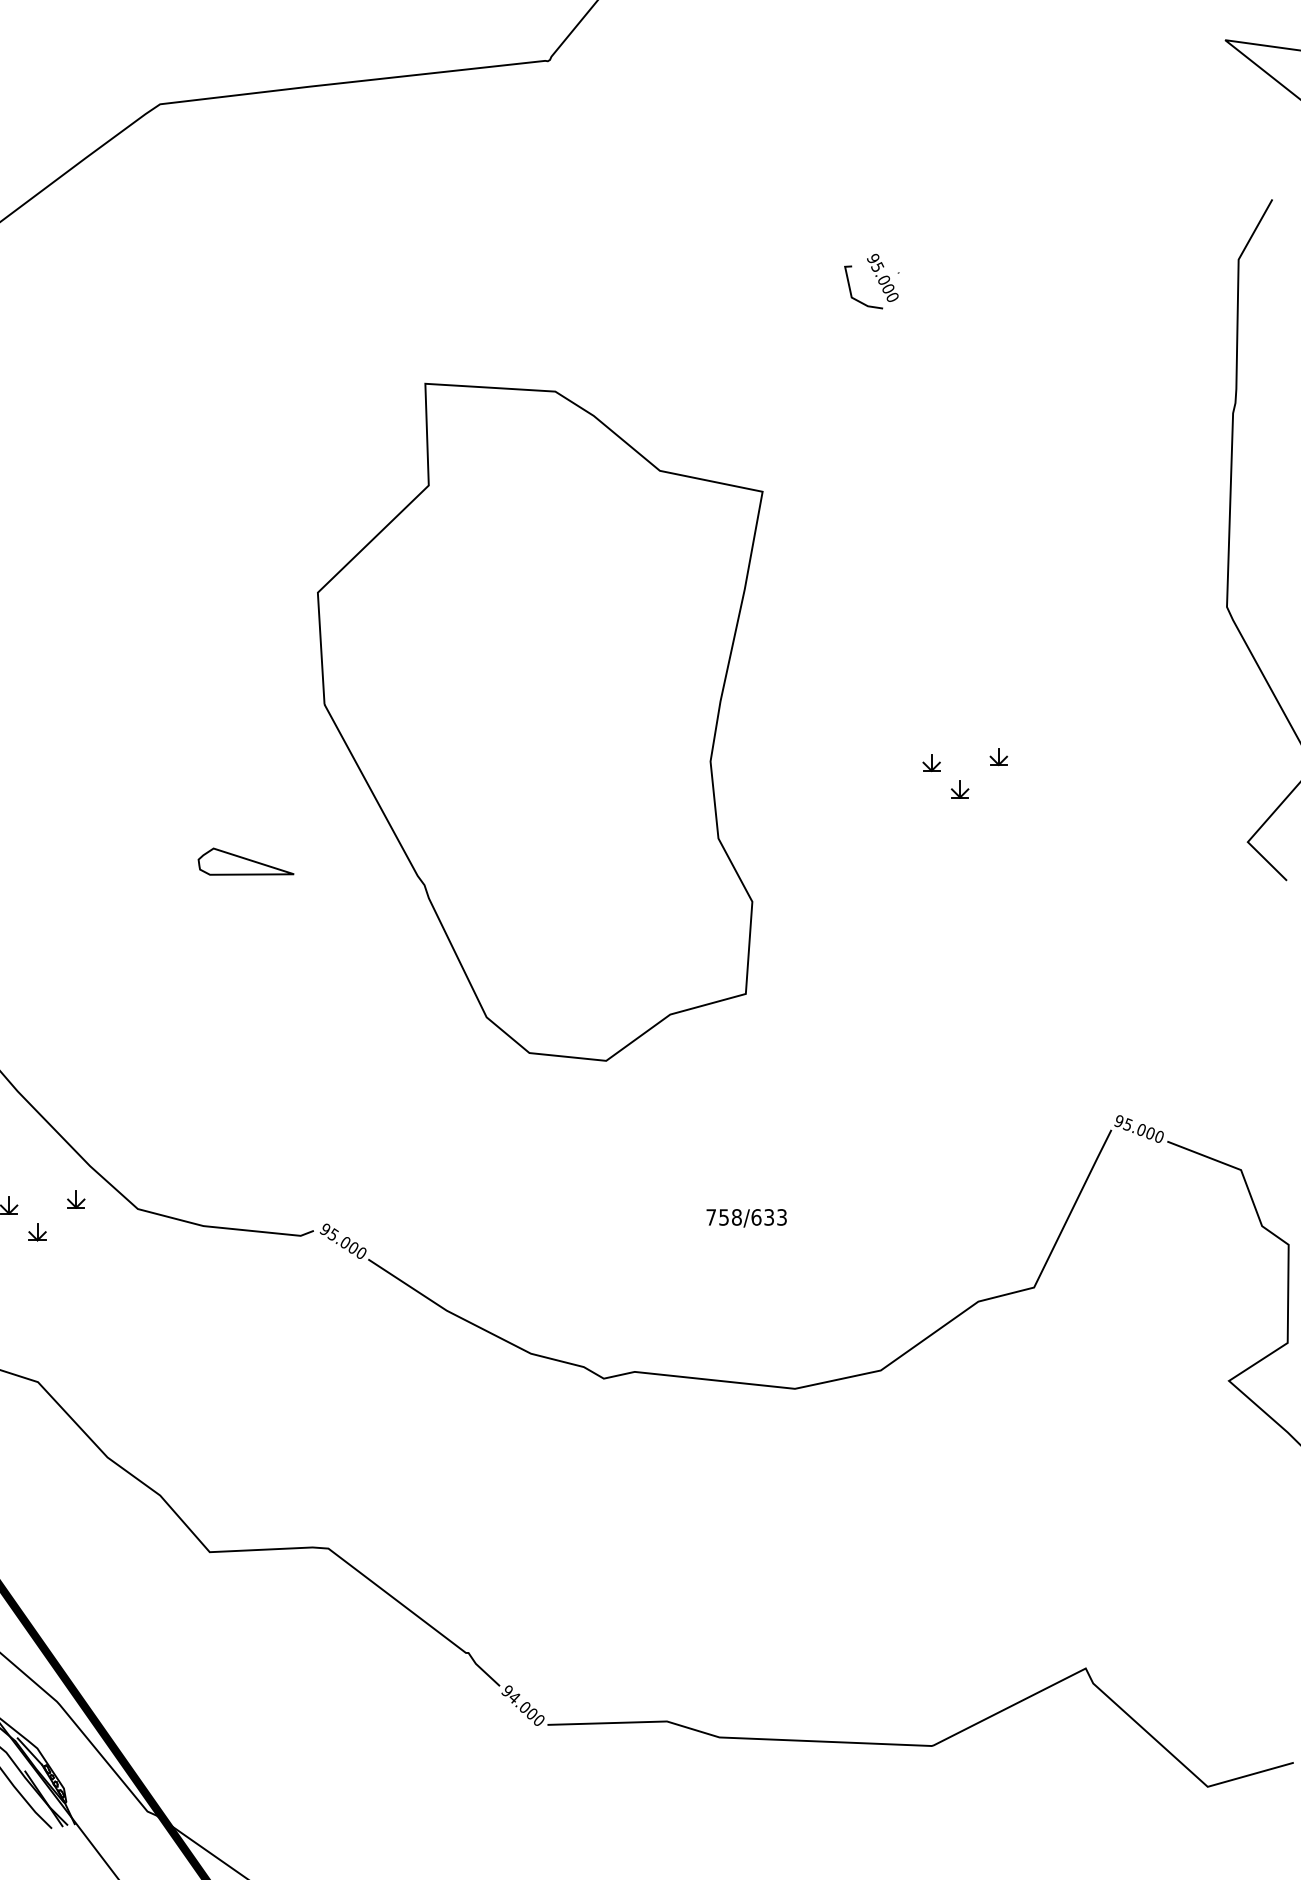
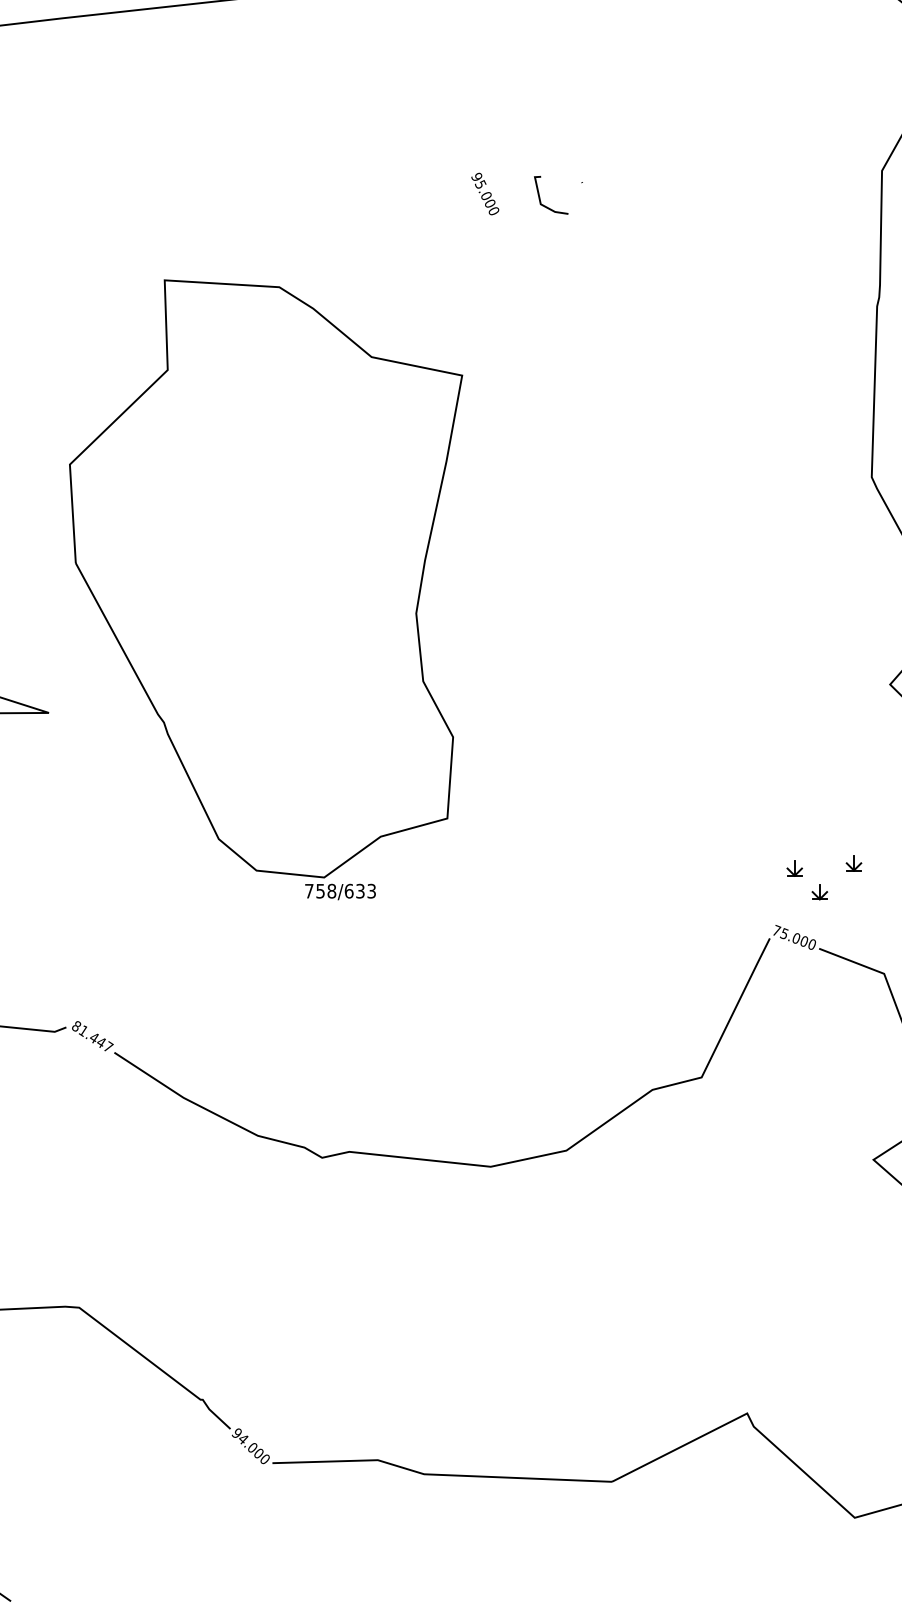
text: (882, 277) -> (485, 193), moved
part: (960, 780) -> (820, 884), moved
text: (1119, 1120) -> (776, 930), 95.000 -> 75.000
text: (746, 1218) -> (340, 892), moved
text: (343, 1241) -> (92, 1036), 95.000 -> 81.447

